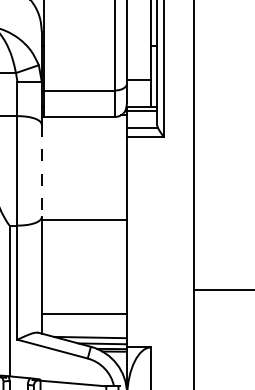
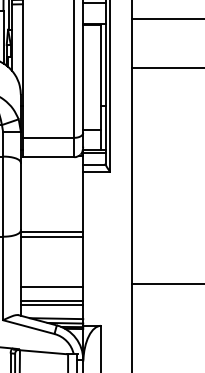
line: (41, 170) -> (20, 196), dashed -> solid
line: (83, 225) -> (51, 236), added
line: (83, 293) -> (51, 286), added
line: (83, 318) -> (51, 304), added

